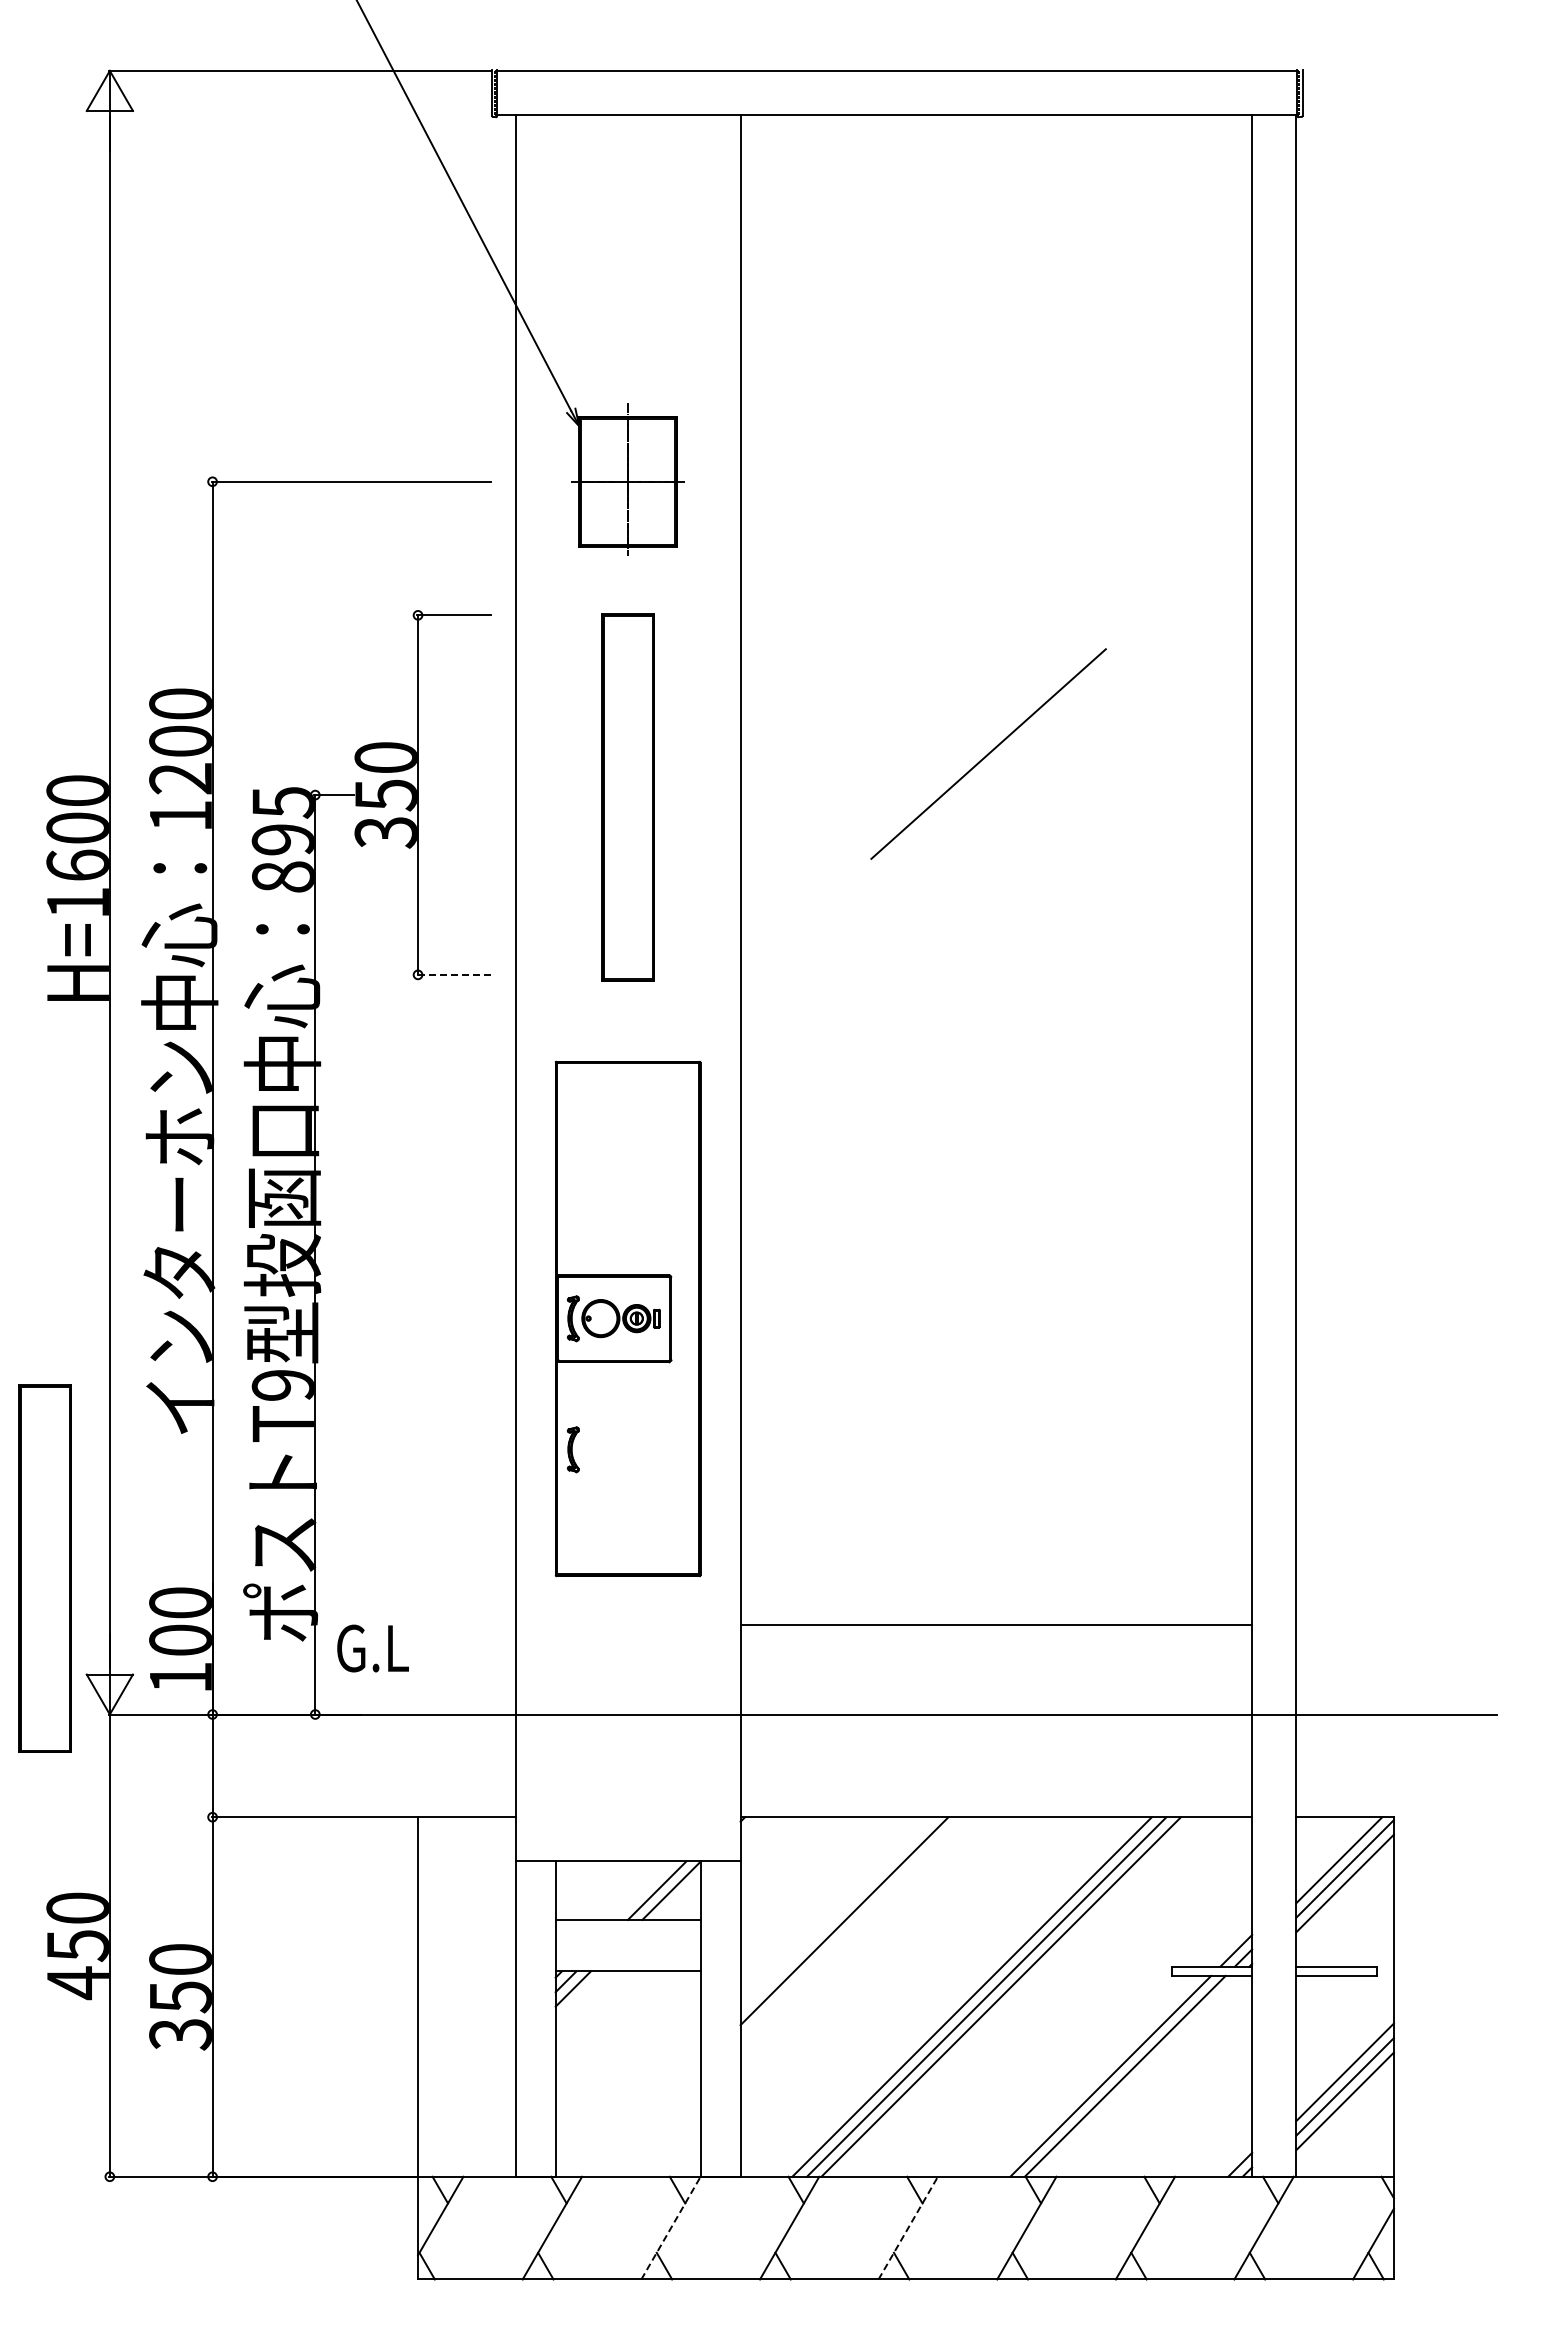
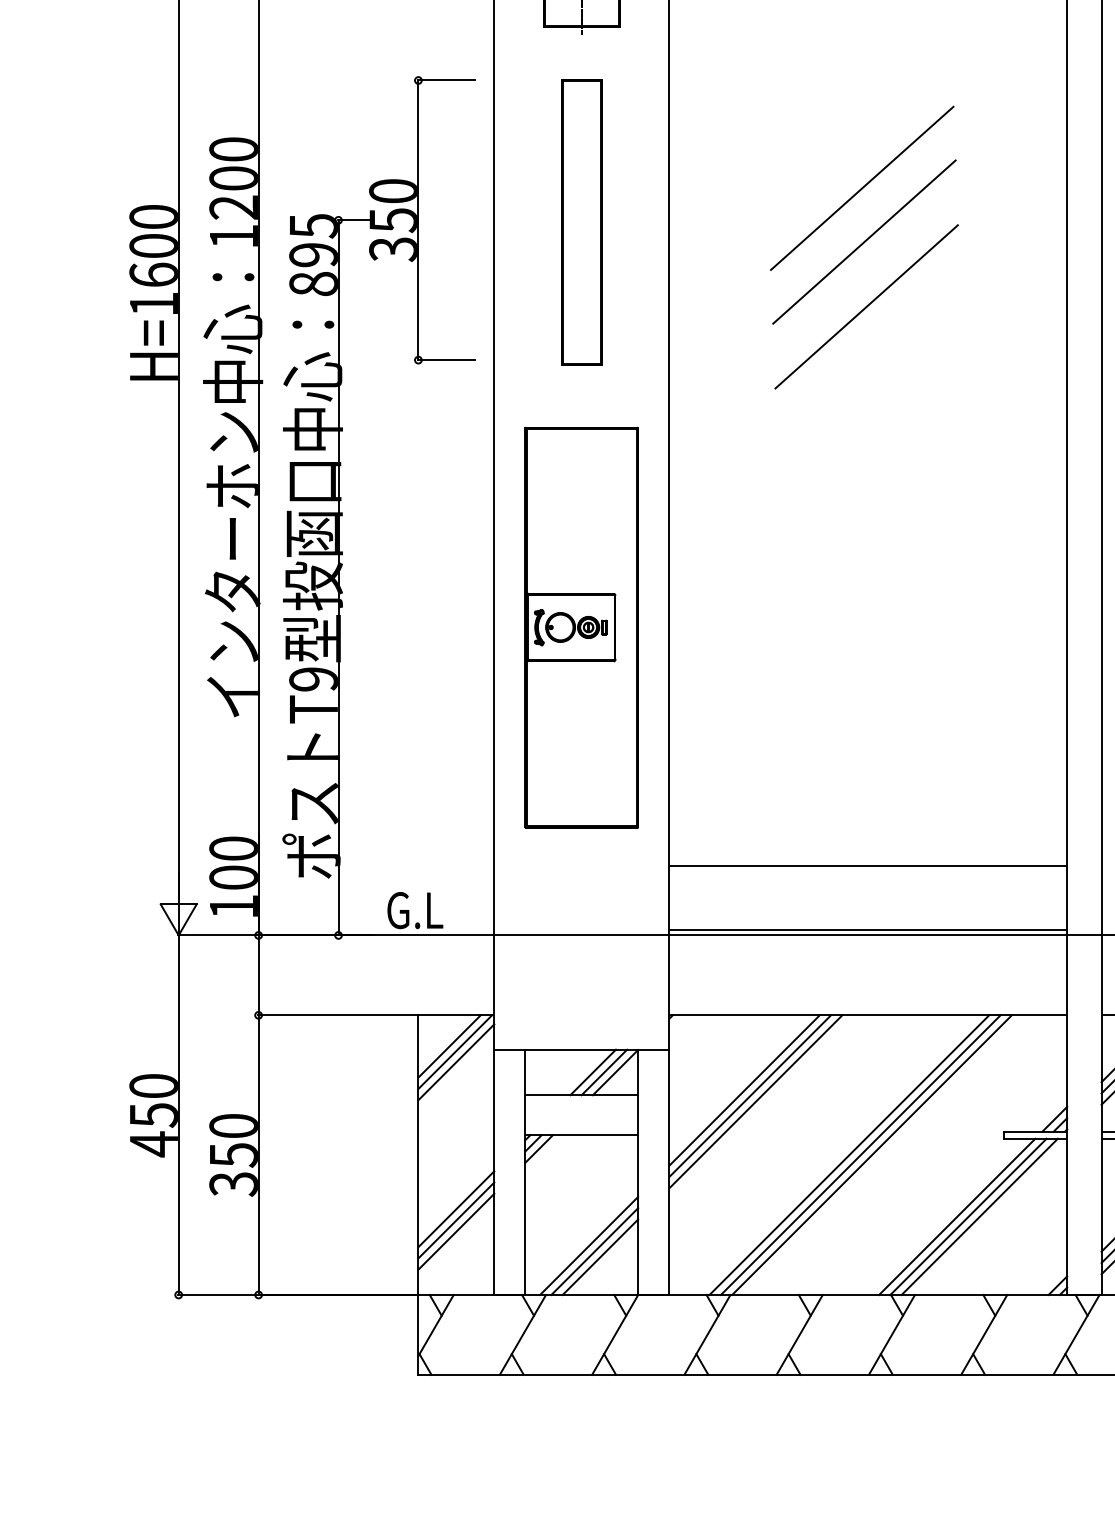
line: (991, 822) -> (864, 241), added
line: (994, 906) -> (866, 306), added
line: (453, 974) -> (445, 359), dashed -> solid
part: (572, 1449) -> (538, 729), removed
part: (44, 1568) -> (127, 821), removed
text: (372, 1648) -> (414, 910), moved
line: (996, 1707) -> (868, 929), added
line: (458, 1857) -> (449, 1046), added
line: (465, 1864) -> (455, 1052), added
line: (466, 1877) -> (456, 1062), added
line: (642, 1890) -> (592, 1072), added
line: (837, 1913) -> (744, 1090), added
line: (851, 1928) -> (755, 1101), added
line: (466, 2066) -> (456, 1209), added
line: (1139, 2075) -> (979, 1216), added
line: (466, 2080) -> (456, 1220), added
line: (466, 2095) -> (456, 1231), added
line: (637, 2113) -> (589, 1245), added
line: (644, 2120) -> (594, 1251), added
line: (651, 2127) -> (599, 1256), added
line: (671, 2227) -> (615, 1334), dashed -> solid
line: (908, 2227) -> (799, 1334), dashed -> solid

